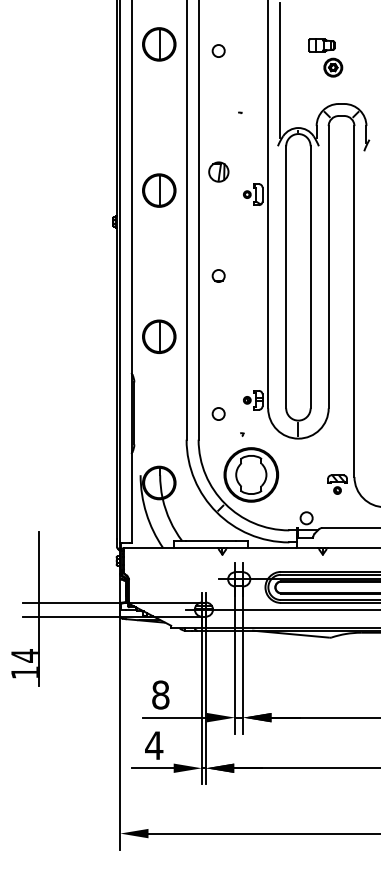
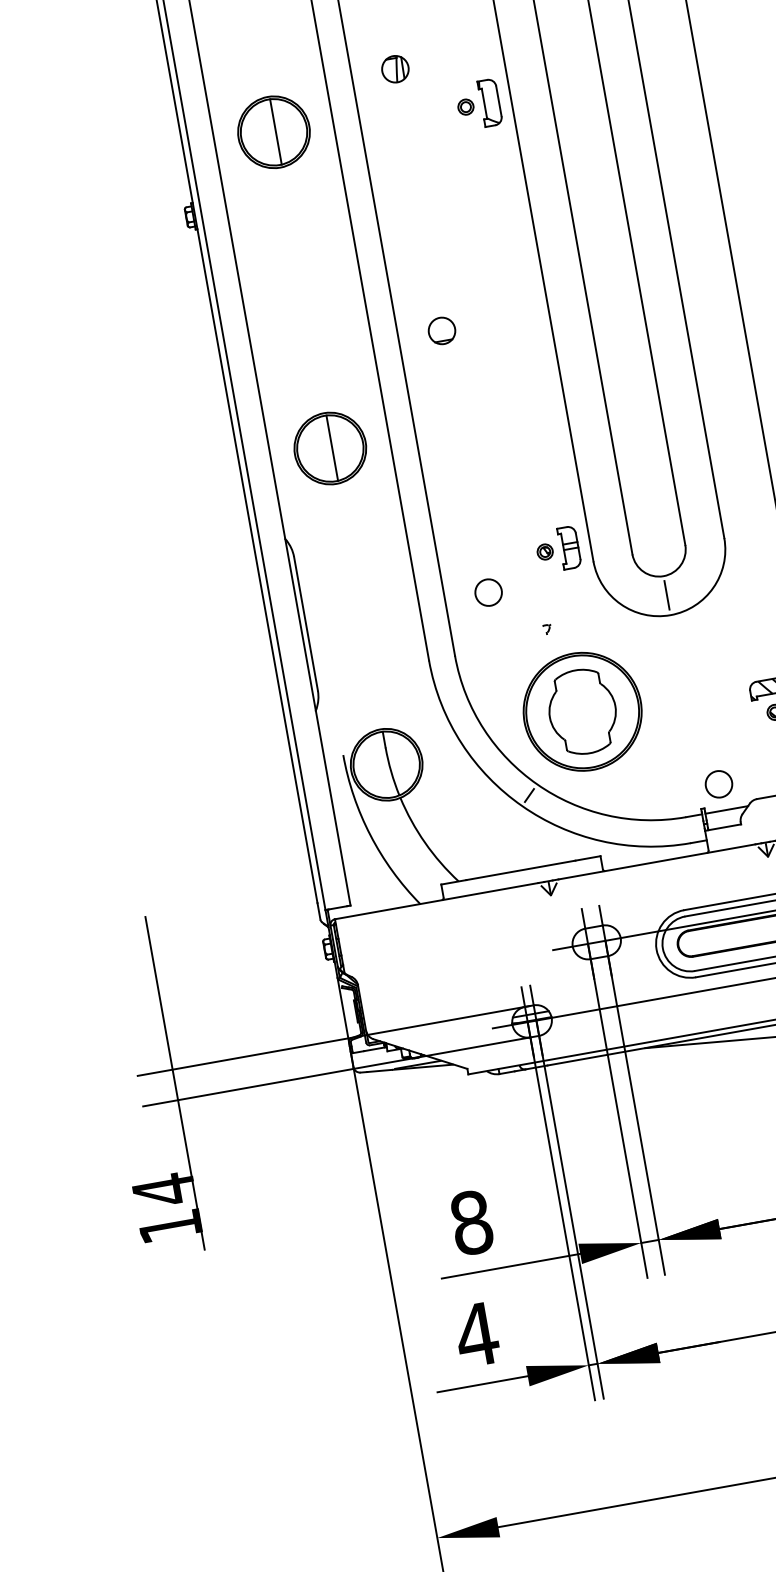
part: (218, 171) -> (394, 68), size x0.62
circle: (218, 275) -> (441, 329), moved

